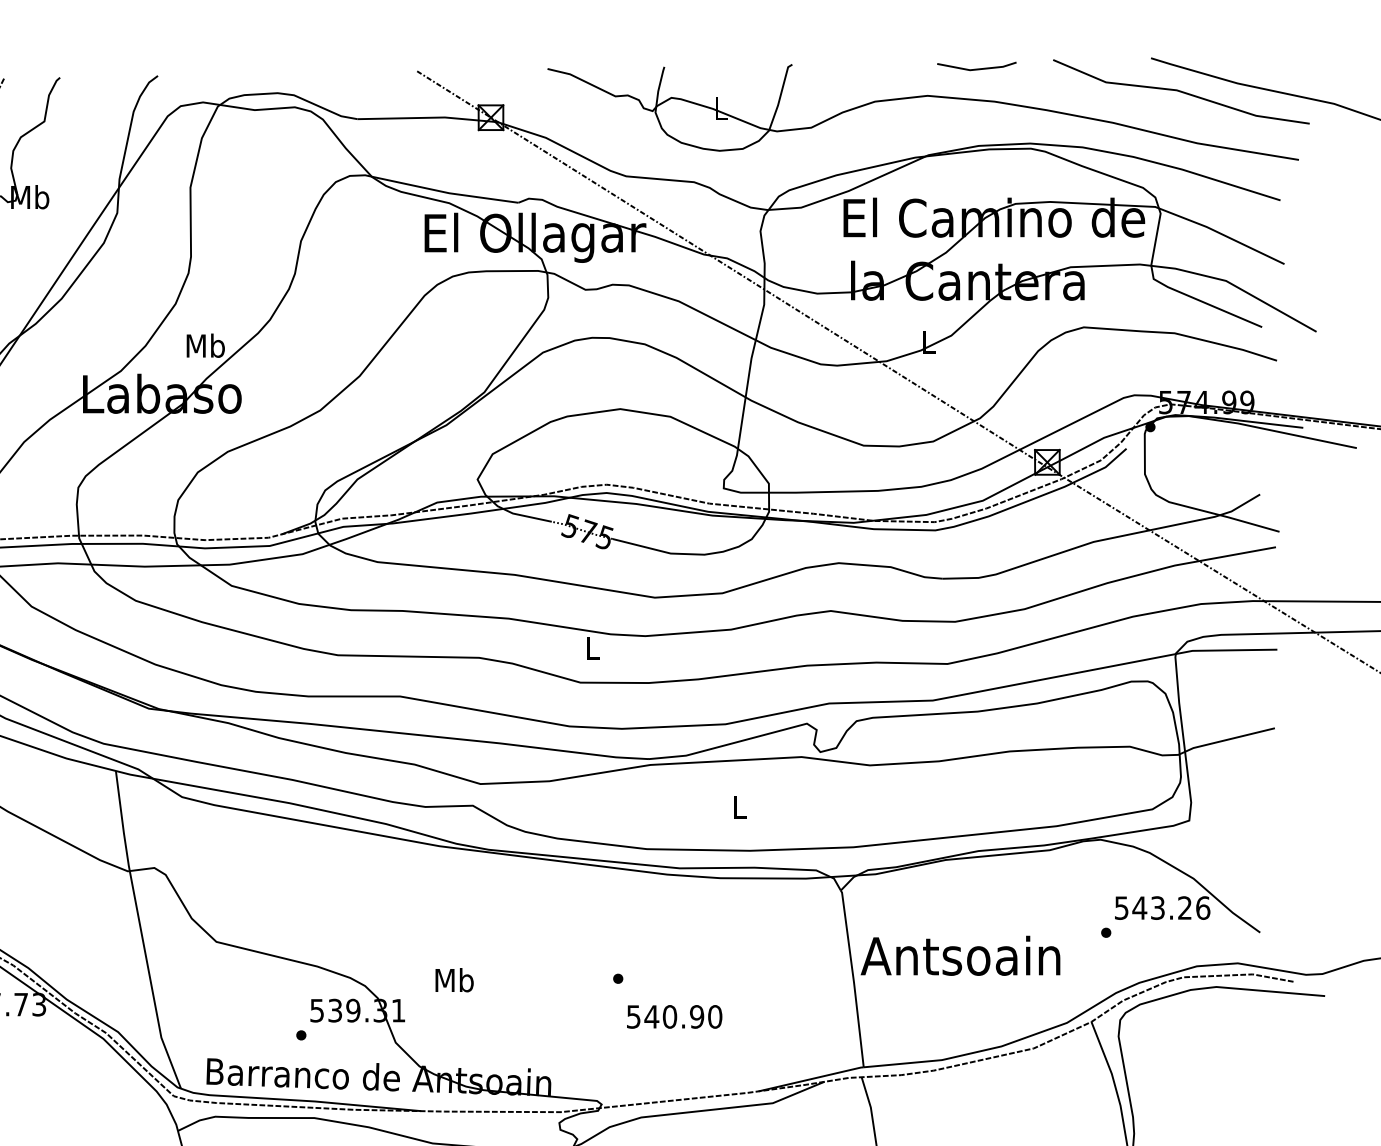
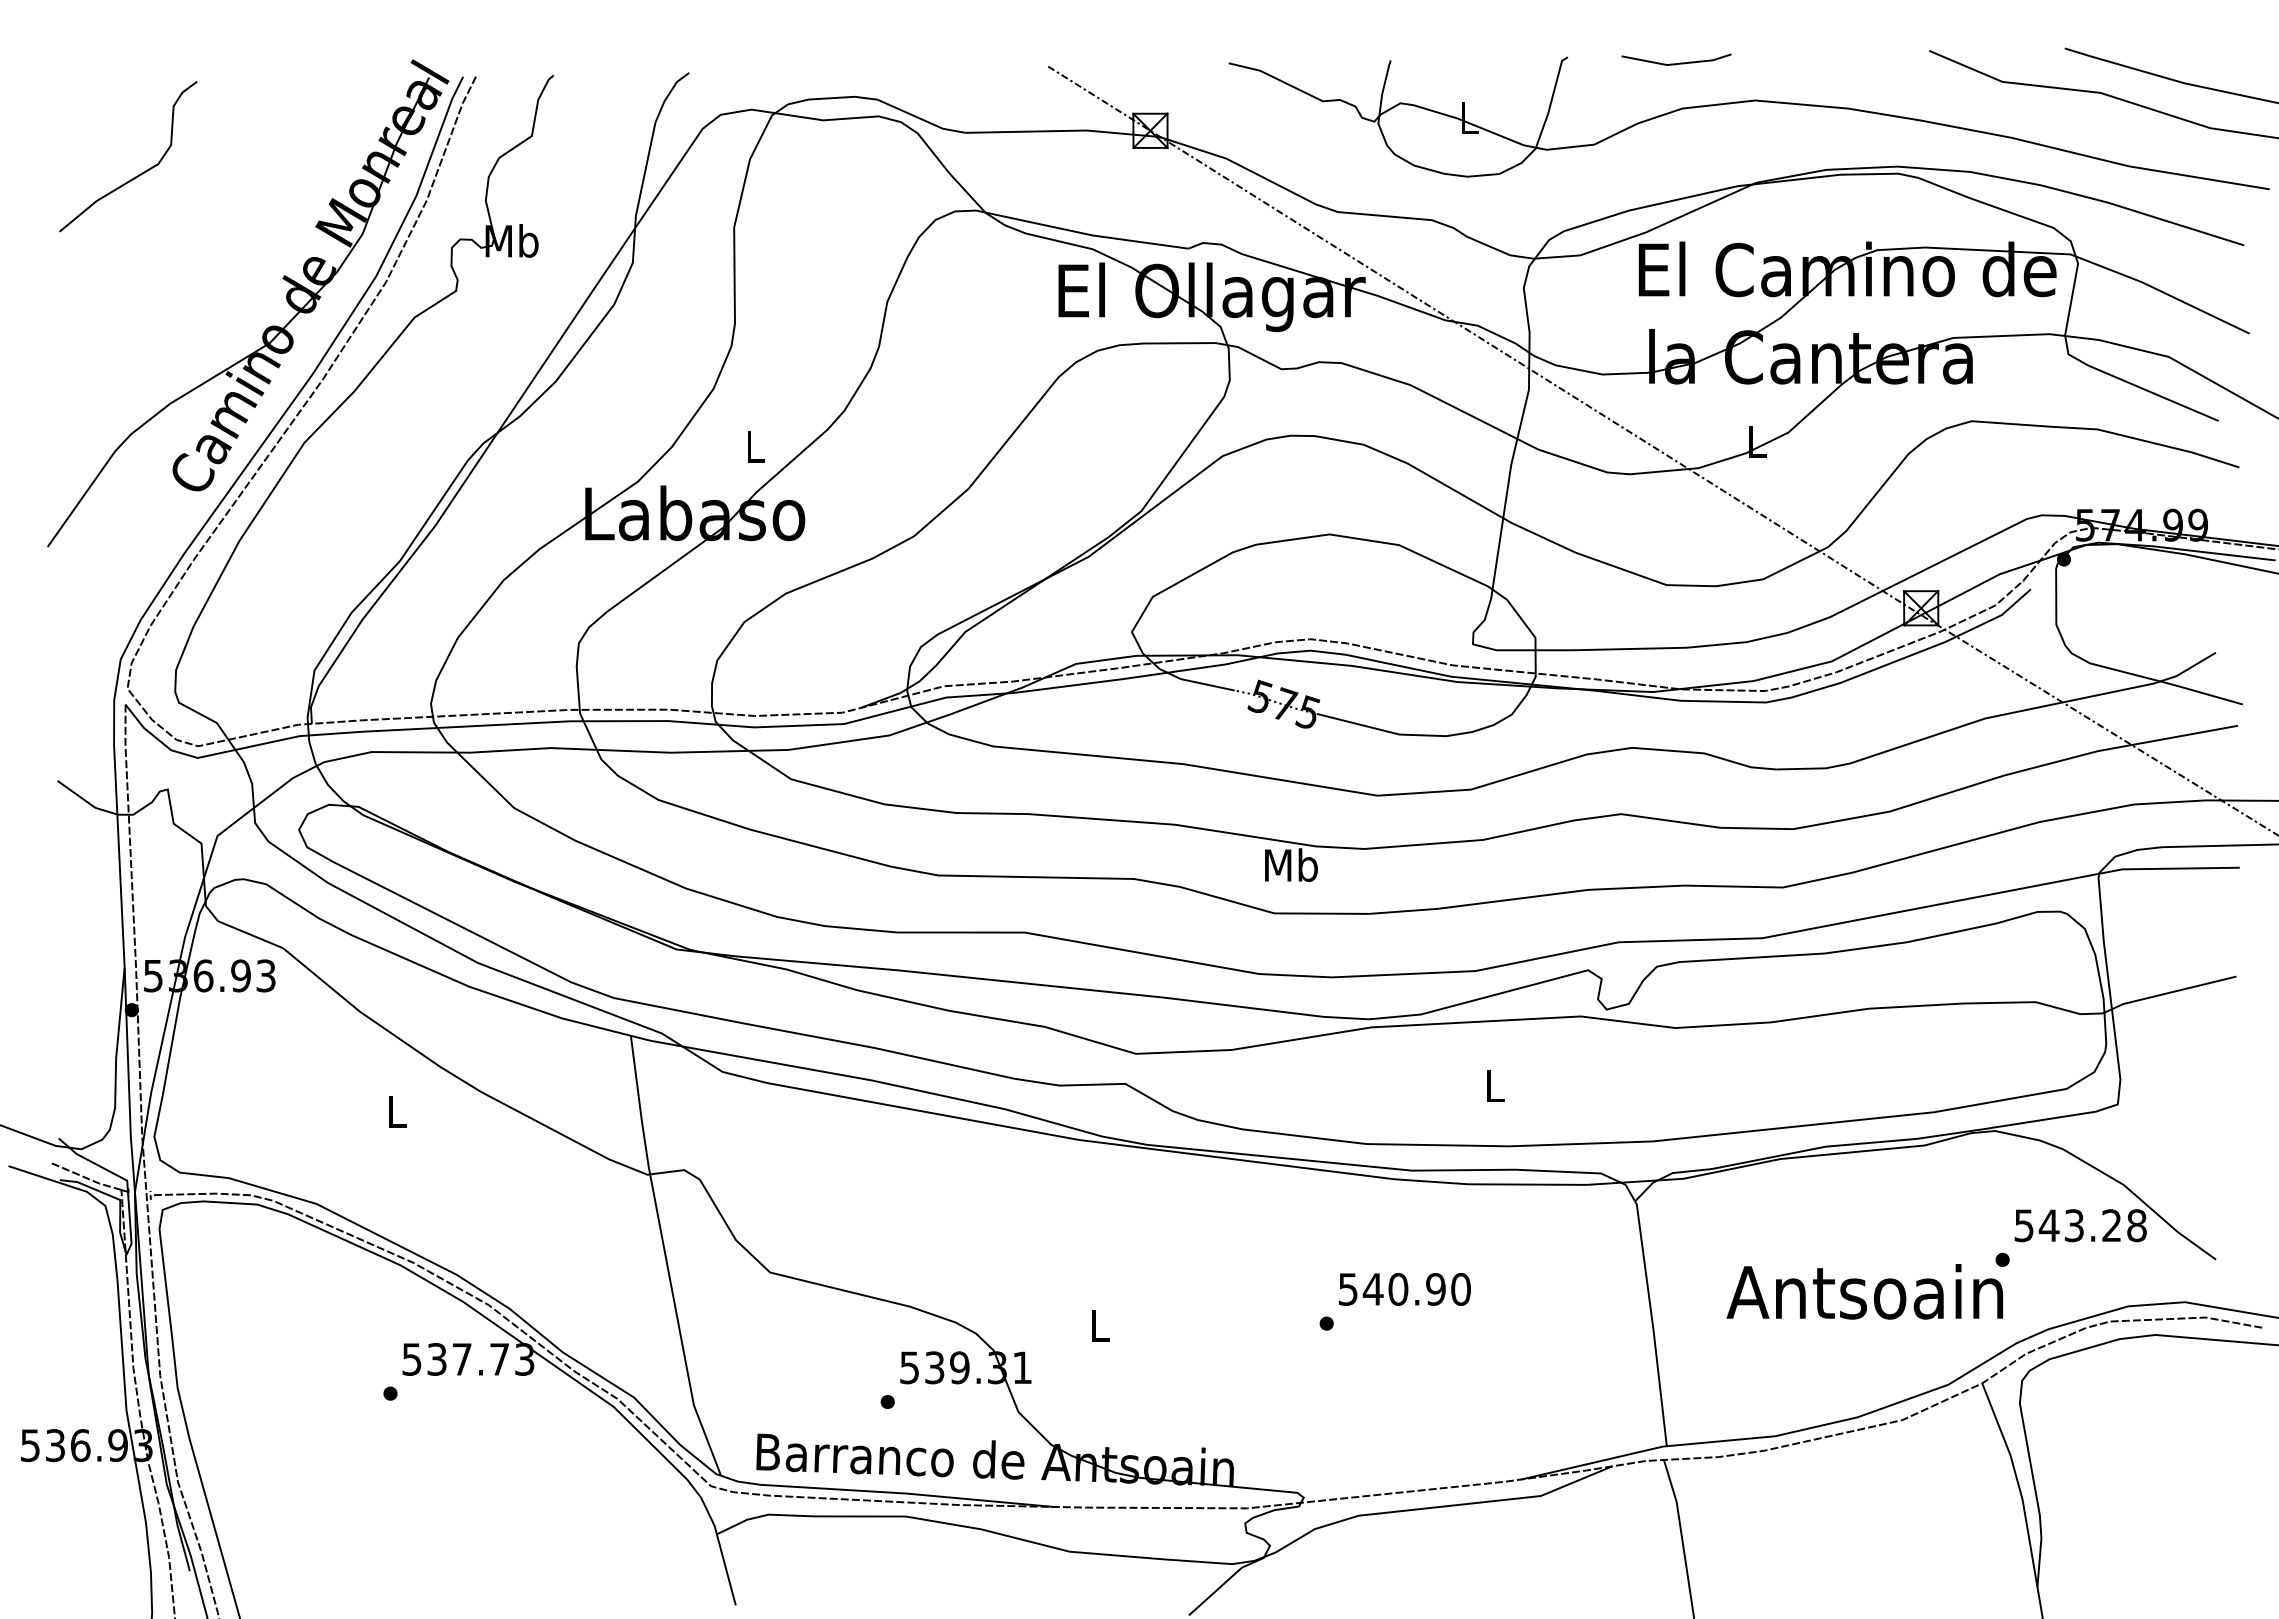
line: (976, 69) -> (1676, 63), moved
text: (205, 345) -> (755, 446), Mb -> L
text: (592, 647) -> (1291, 864), L -> Mb
text: (1203, 907) -> (2137, 1225), 543.26 -> 543.28
text: (960, 955) -> (1864, 1291), moved
text: (454, 980) -> (1099, 1325), Mb -> L
text: (674, 1016) -> (1404, 1289), moved

